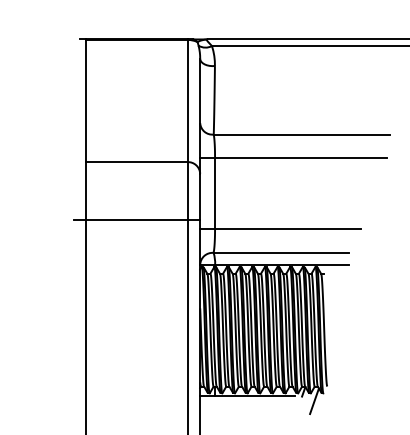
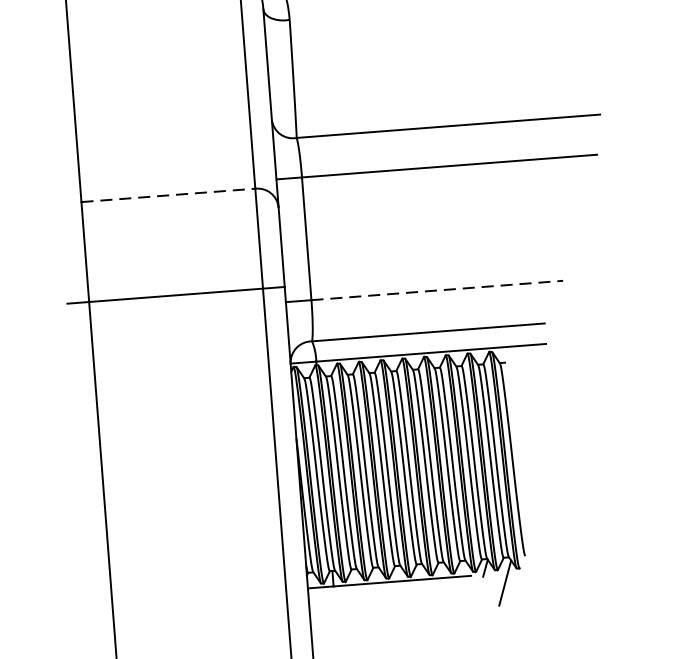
line: (137, 162) -> (169, 196), solid -> dashed
line: (288, 229) -> (437, 291), solid -> dashed

